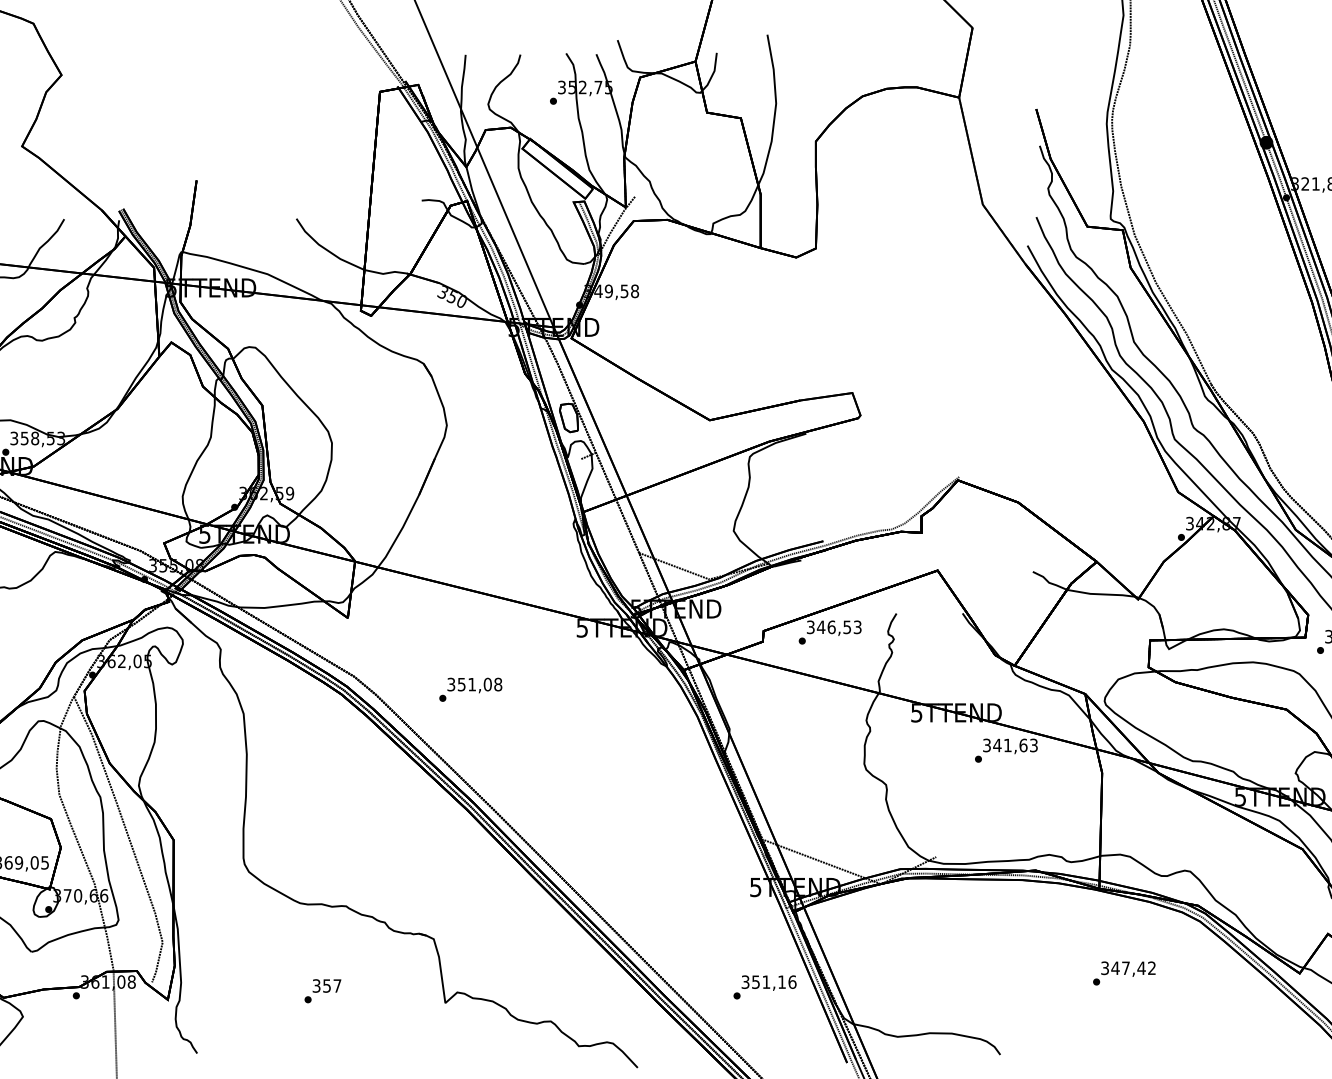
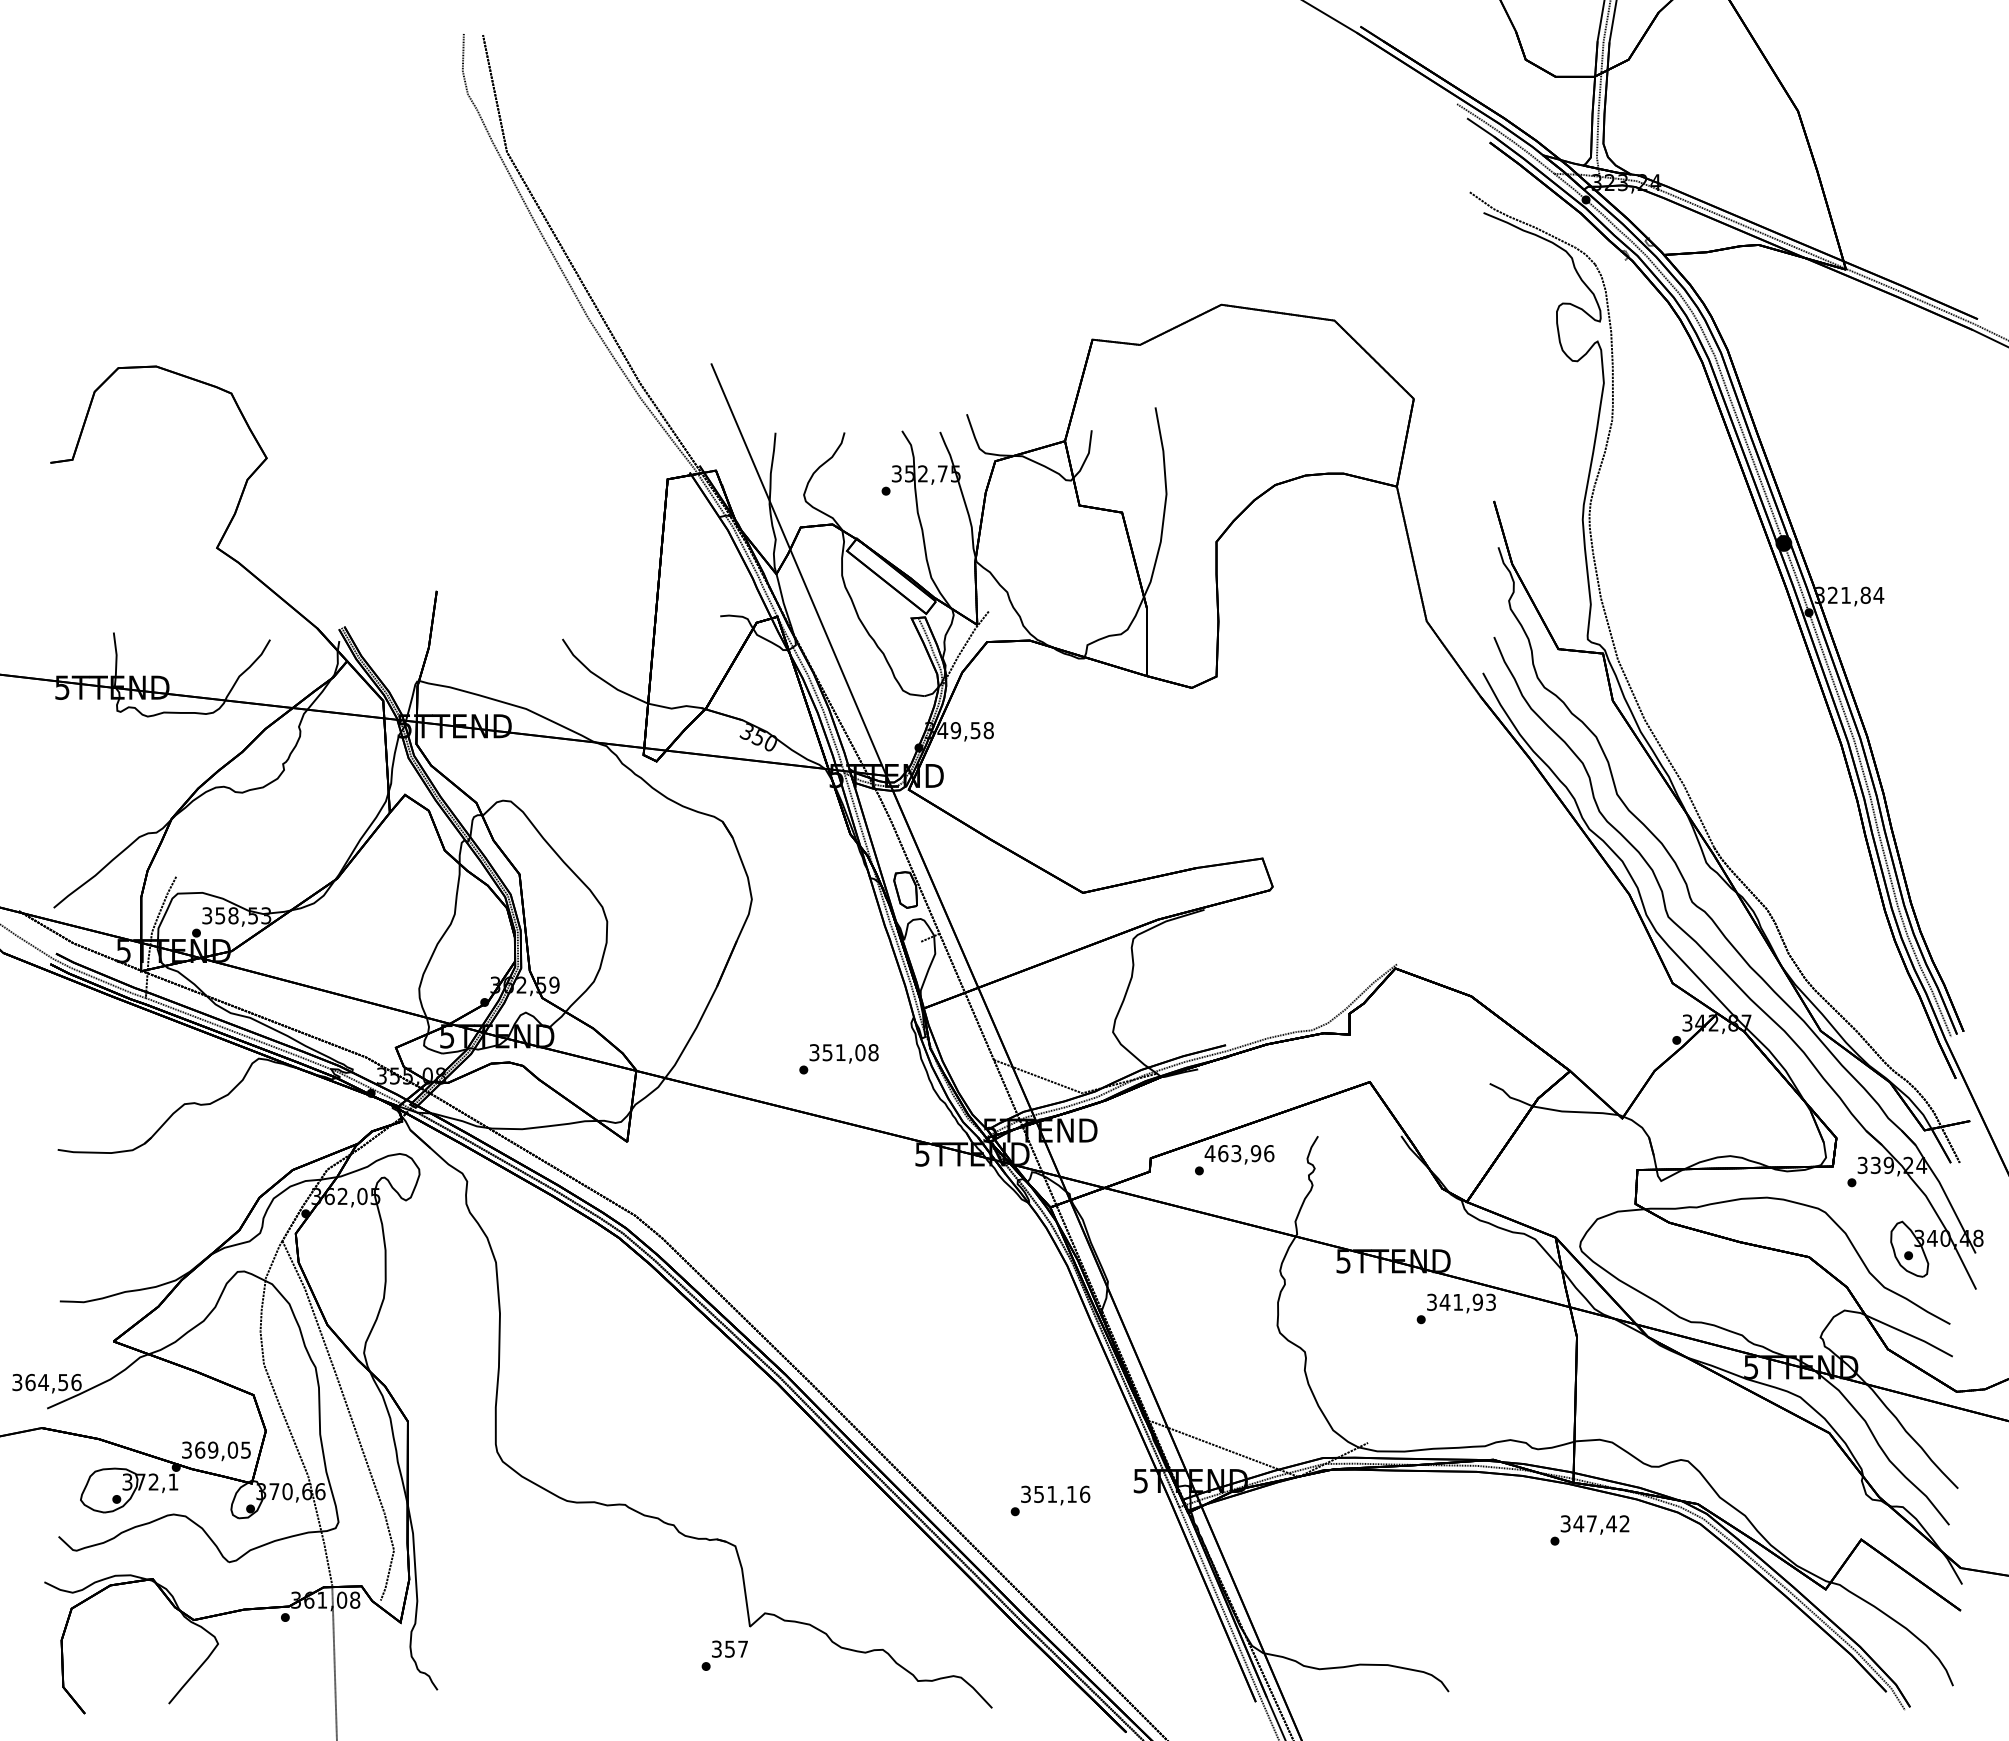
text: (834, 627) -> (1239, 1153), 346,53 -> 463,96
text: (470, 690) -> (838, 1059), moved
text: (1023, 744) -> (1477, 1301), 341,63 -> 341,93
text: (1124, 973) -> (1589, 1530), moved
text: (765, 987) -> (1050, 1500), moved
text: (322, 991) -> (724, 1655), moved

